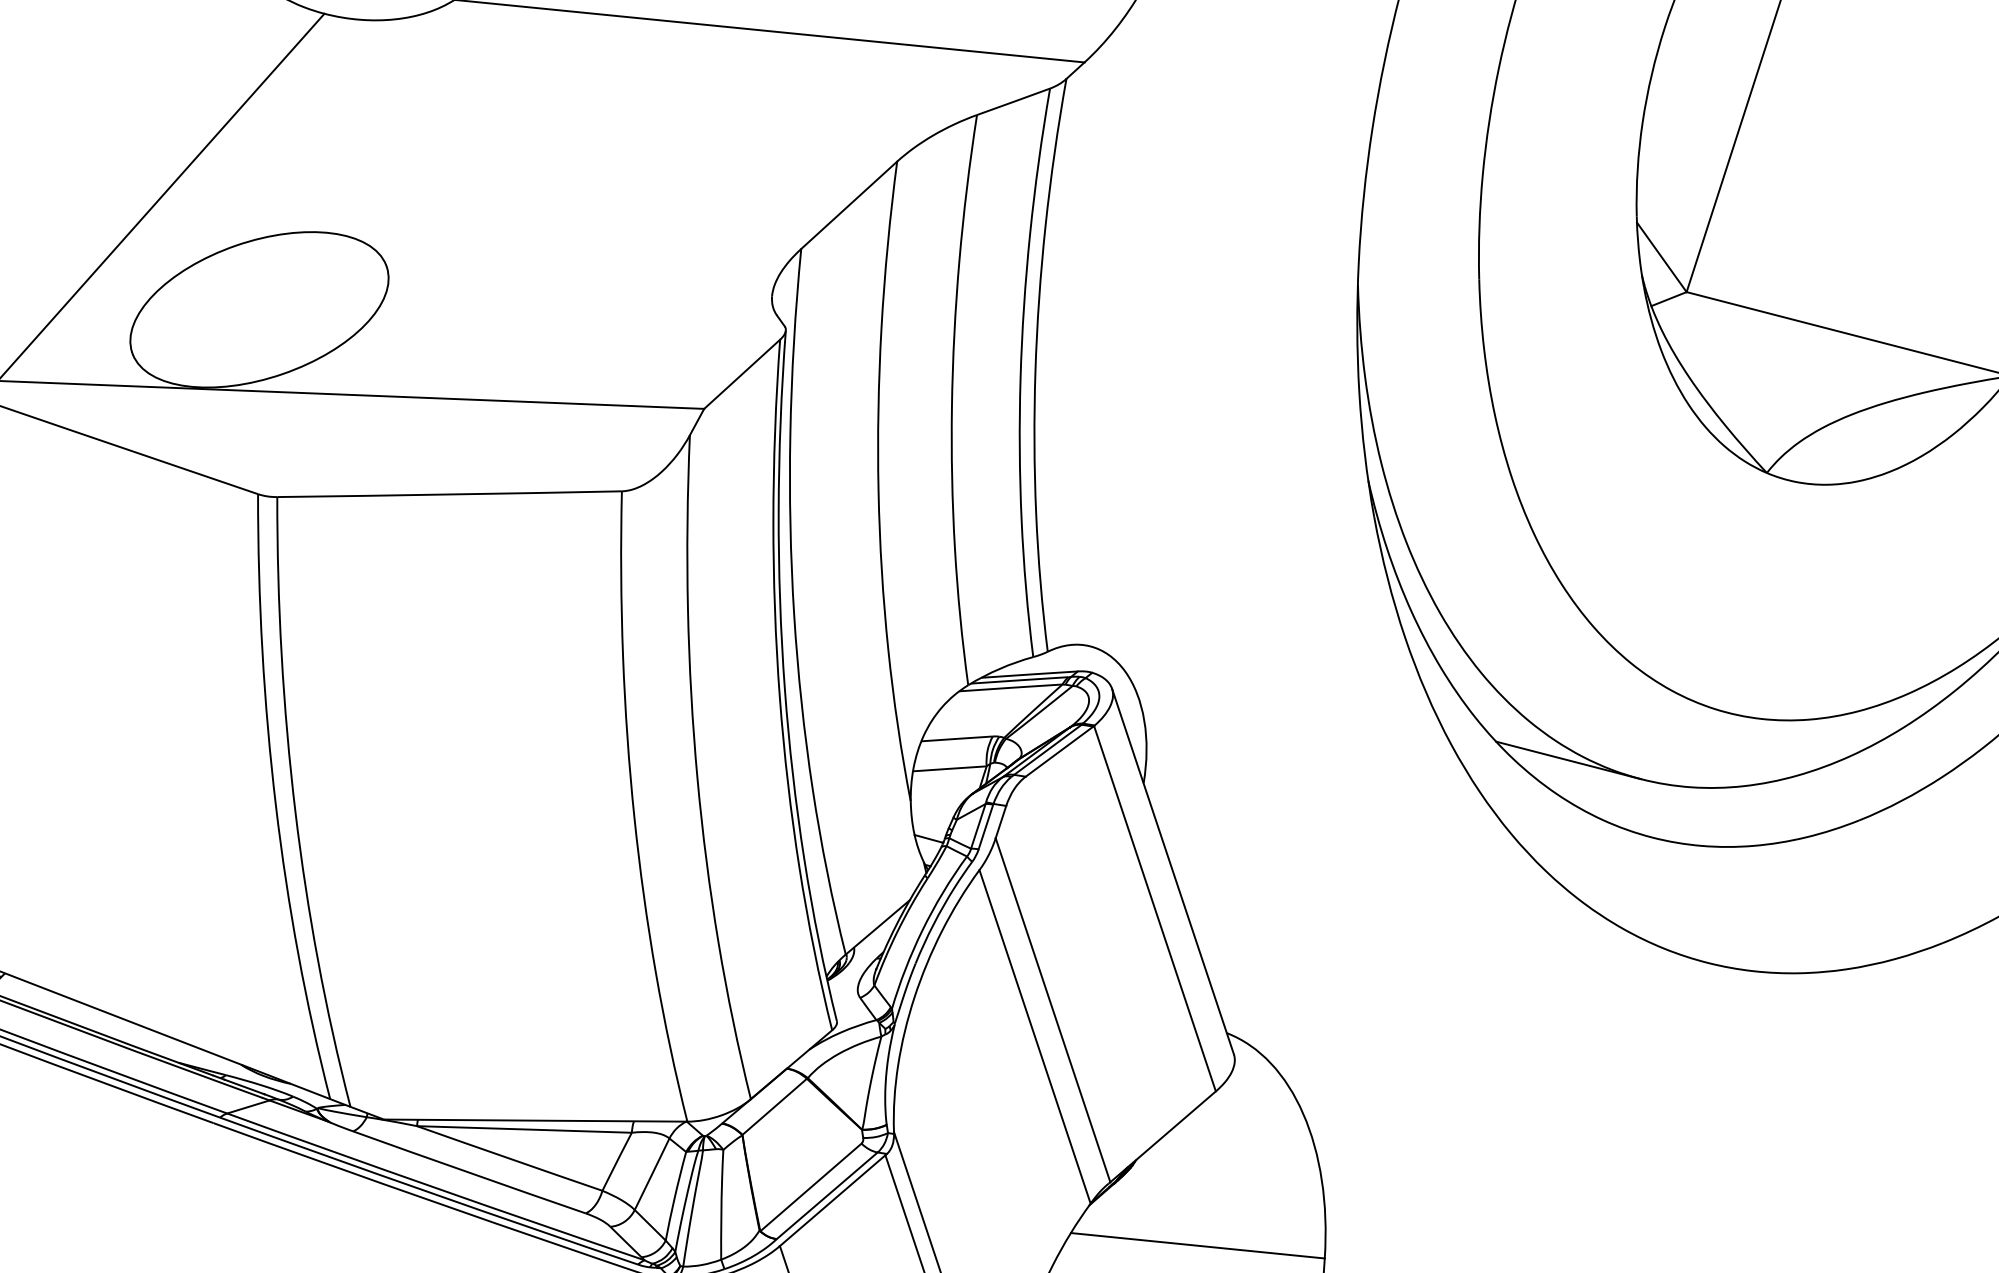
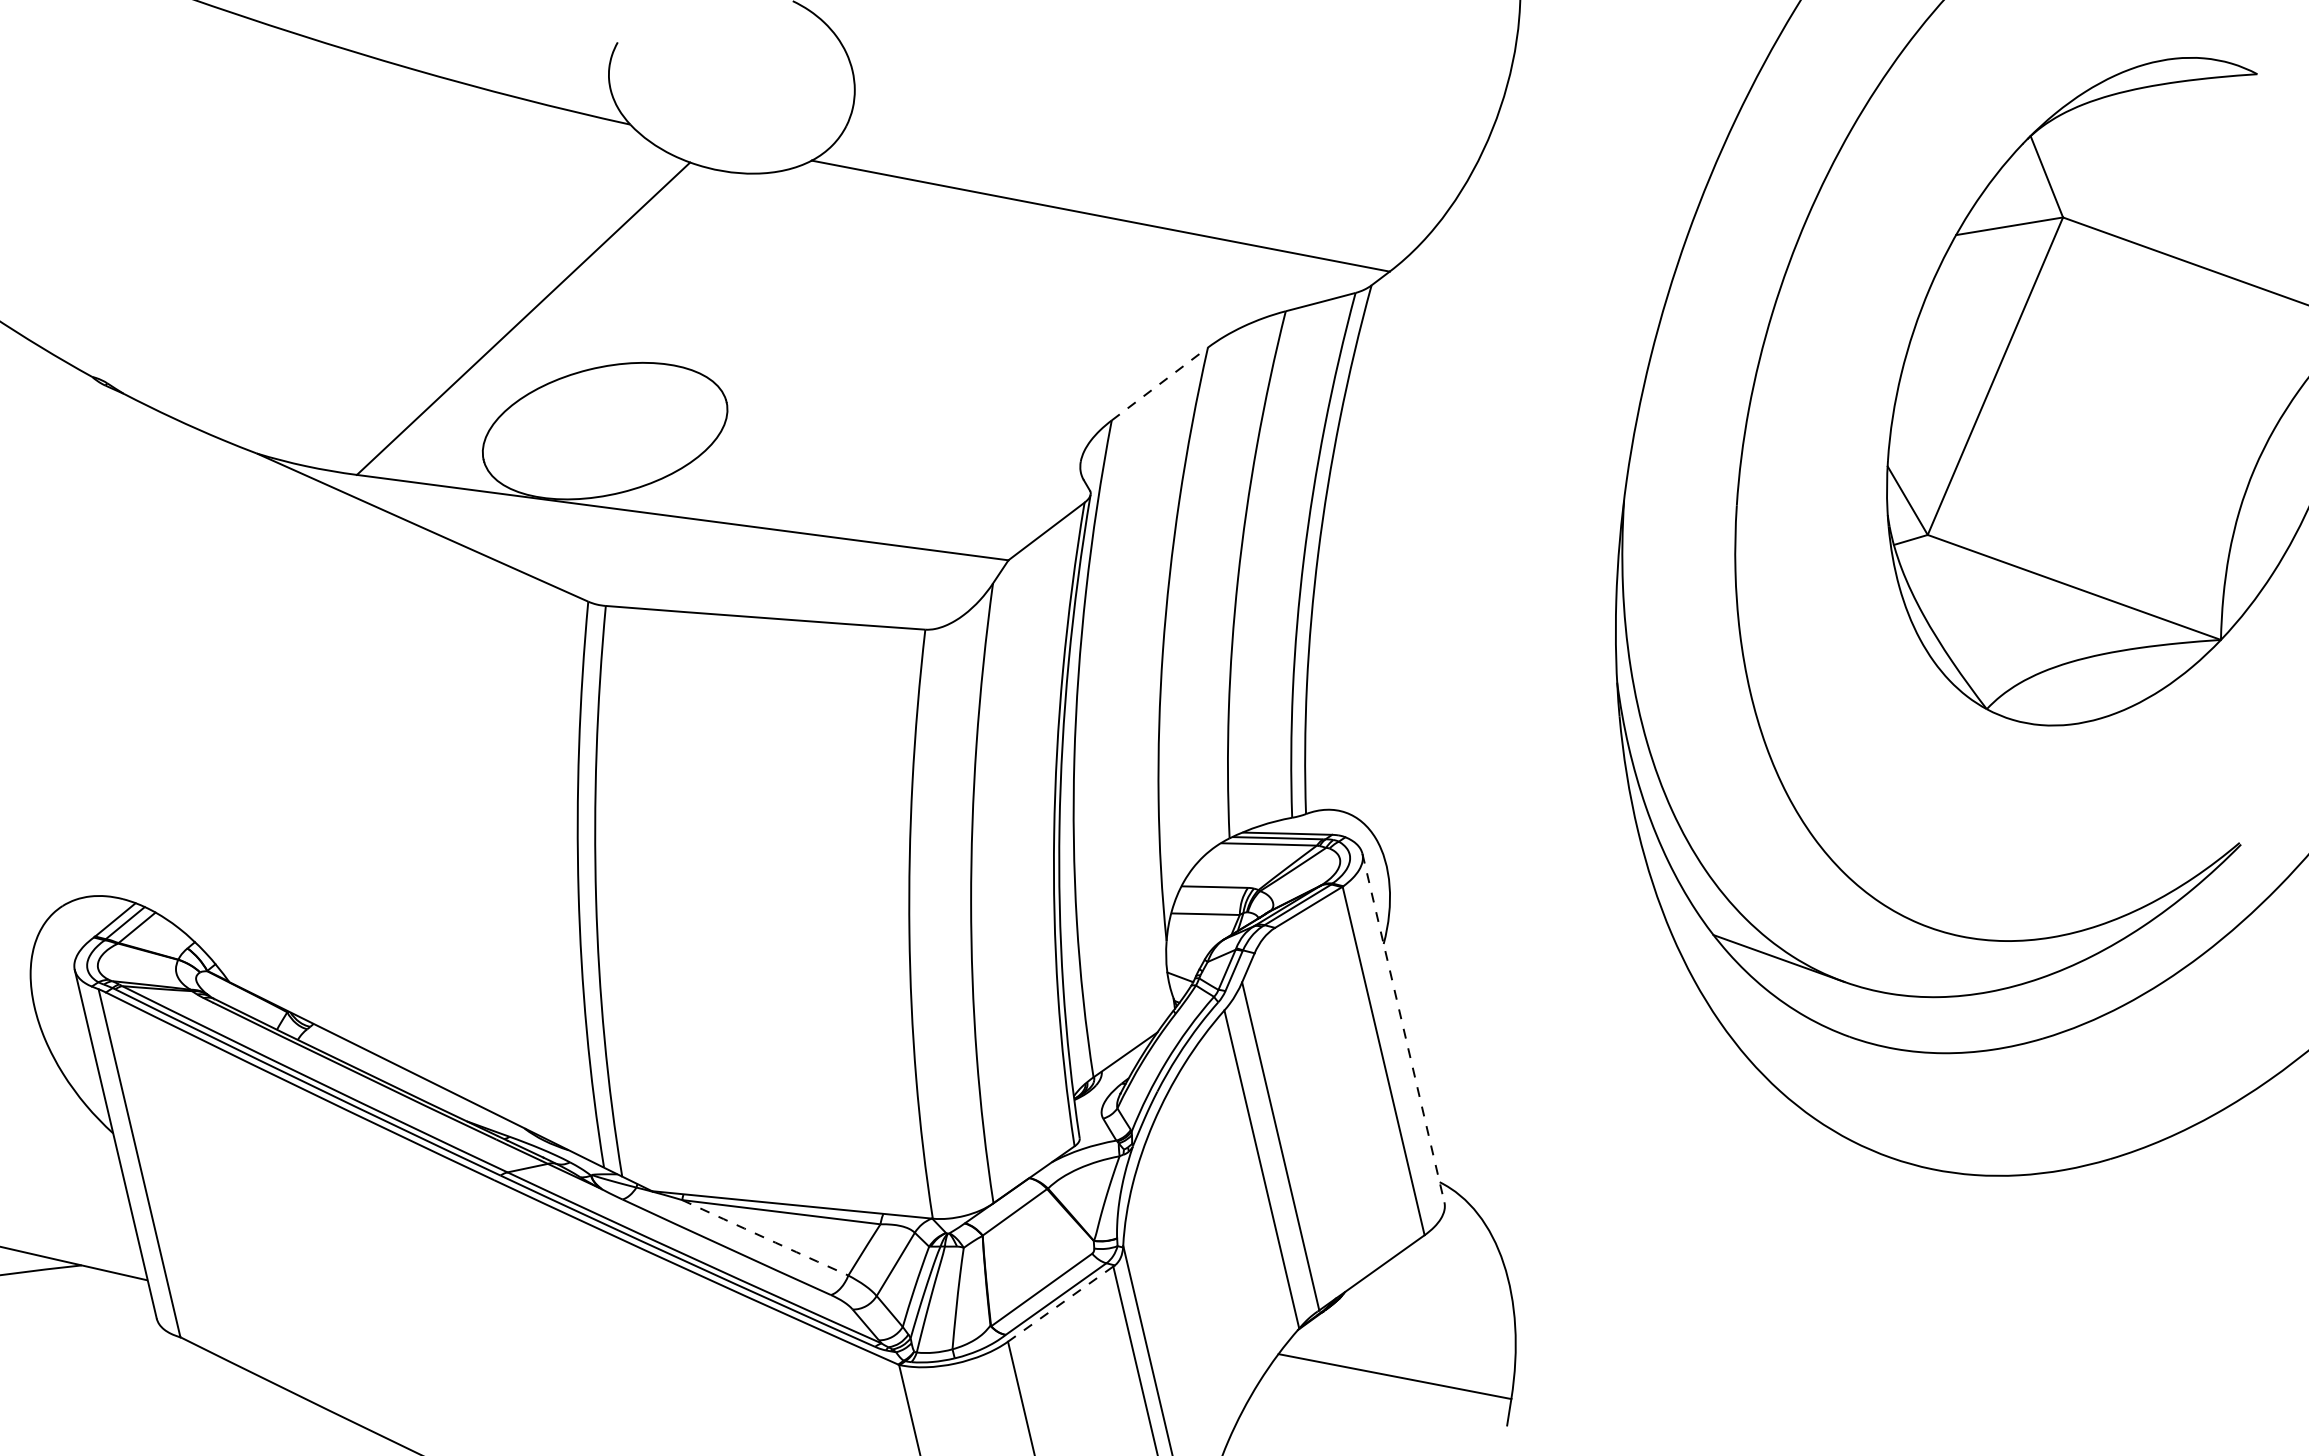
line: (849, 204) -> (1160, 383), solid -> dashed
line: (1173, 871) -> (1403, 1028), solid -> dashed
arc: (509, 1158) -> (765, 1237), solid -> dashed
line: (832, 1201) -> (1060, 1304), solid -> dashed

